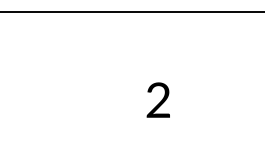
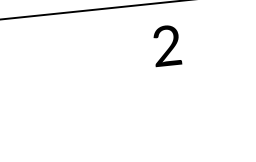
text: (157, 99) -> (165, 45), moved

